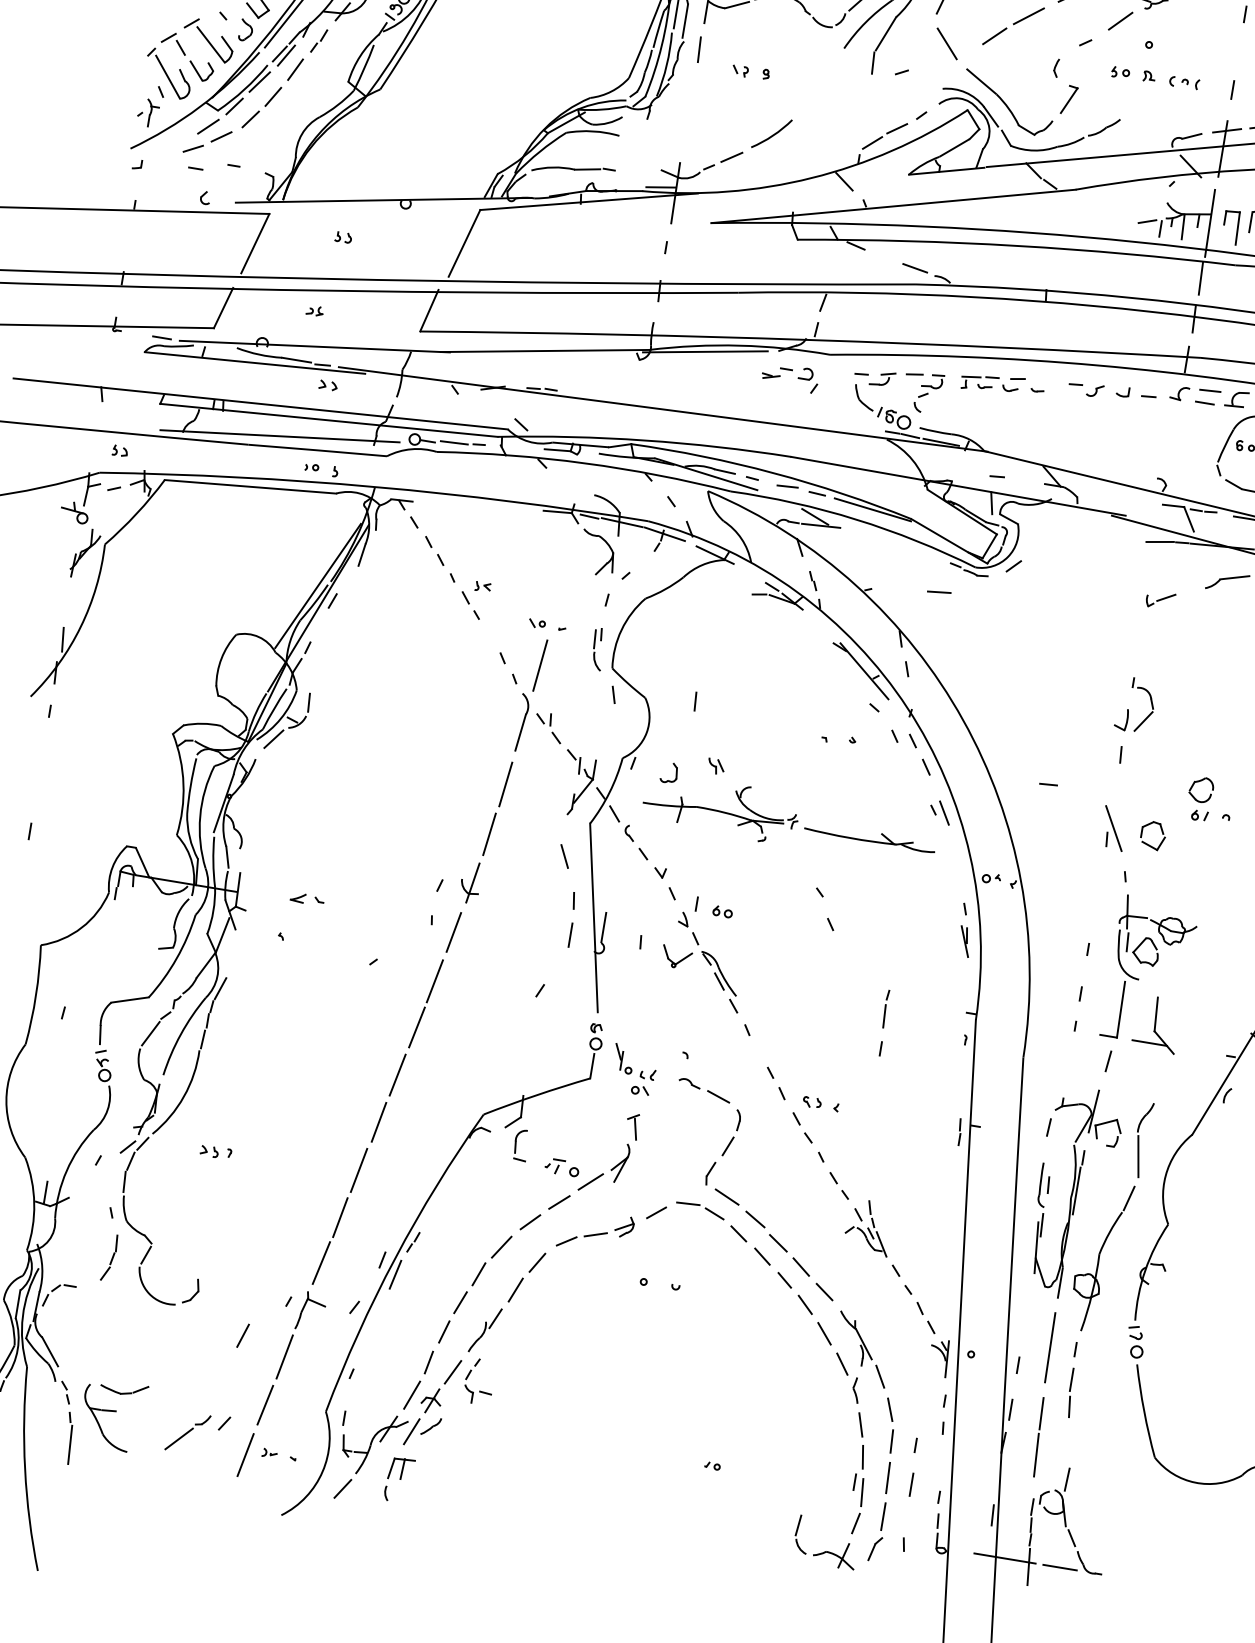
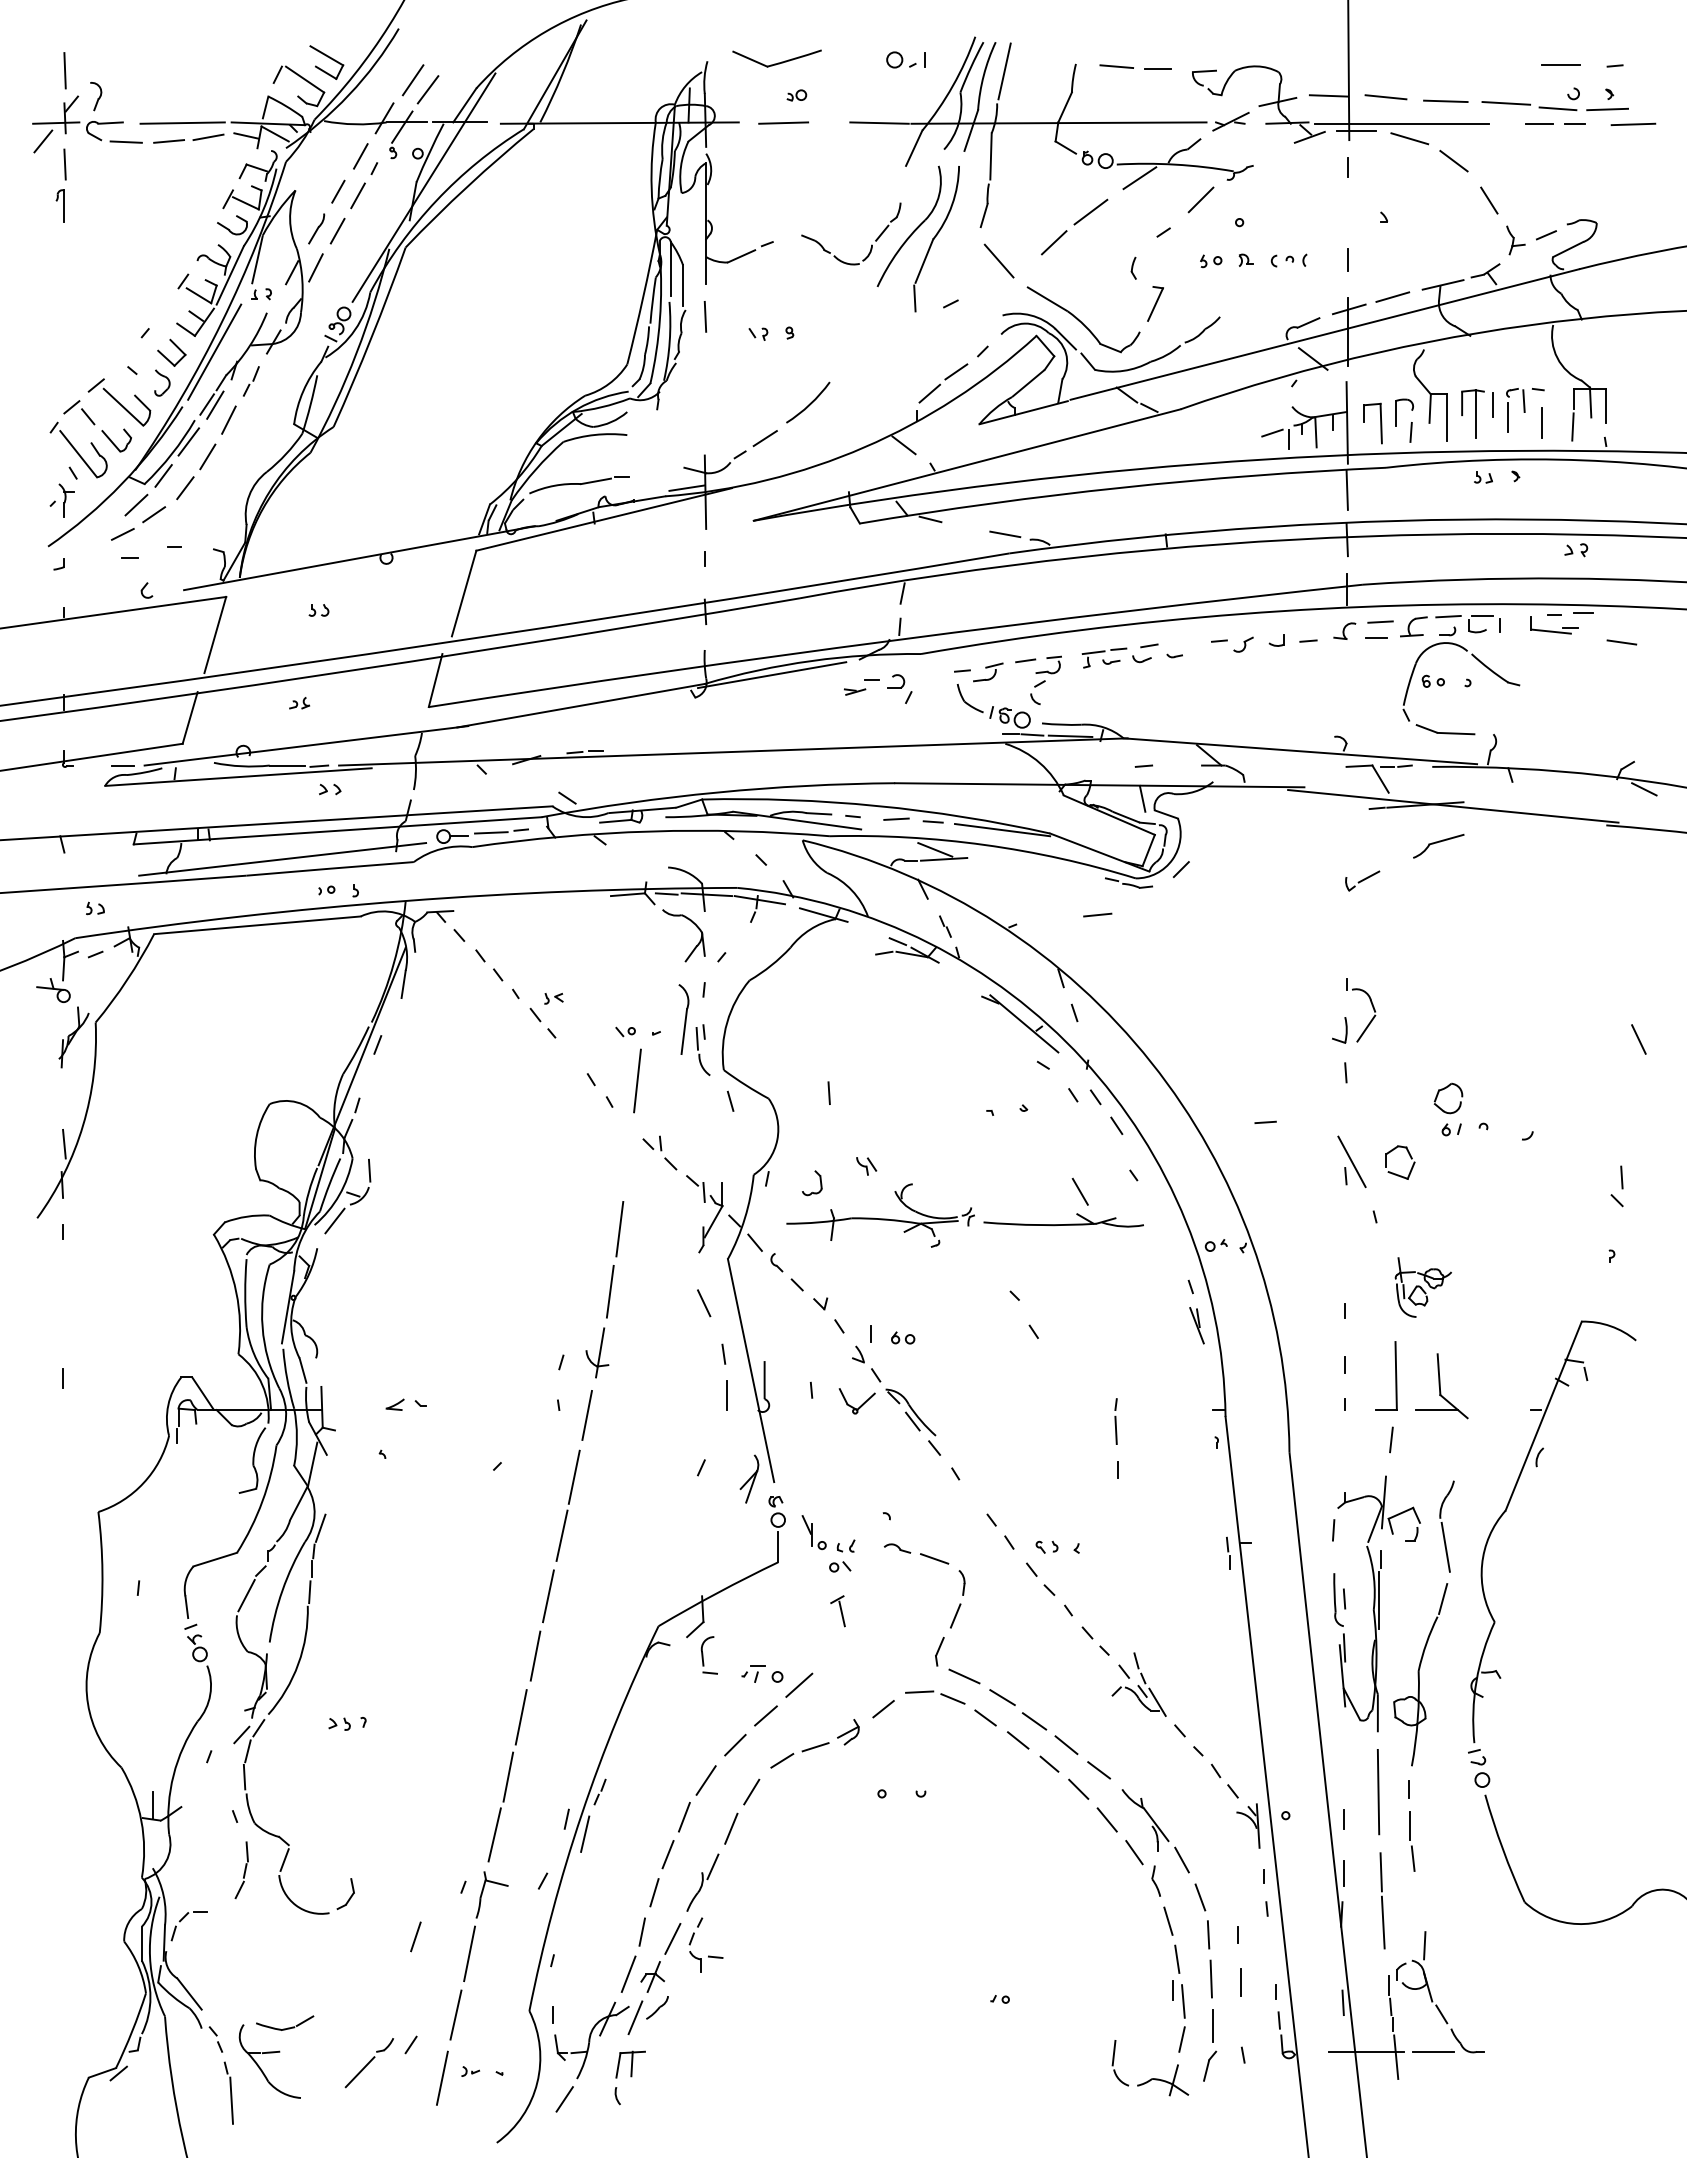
line: (1160, 541) -> (1350, 811), removed
line: (318, 585) -> (357, 1029), removed
part: (521, 722) -> (683, 1019), moved
line: (943, 812) -> (1079, 1191), moved
part: (1155, 941) -> (1423, 1287), size x0.6
part: (620, 1162) -> (749, 1478), moved

